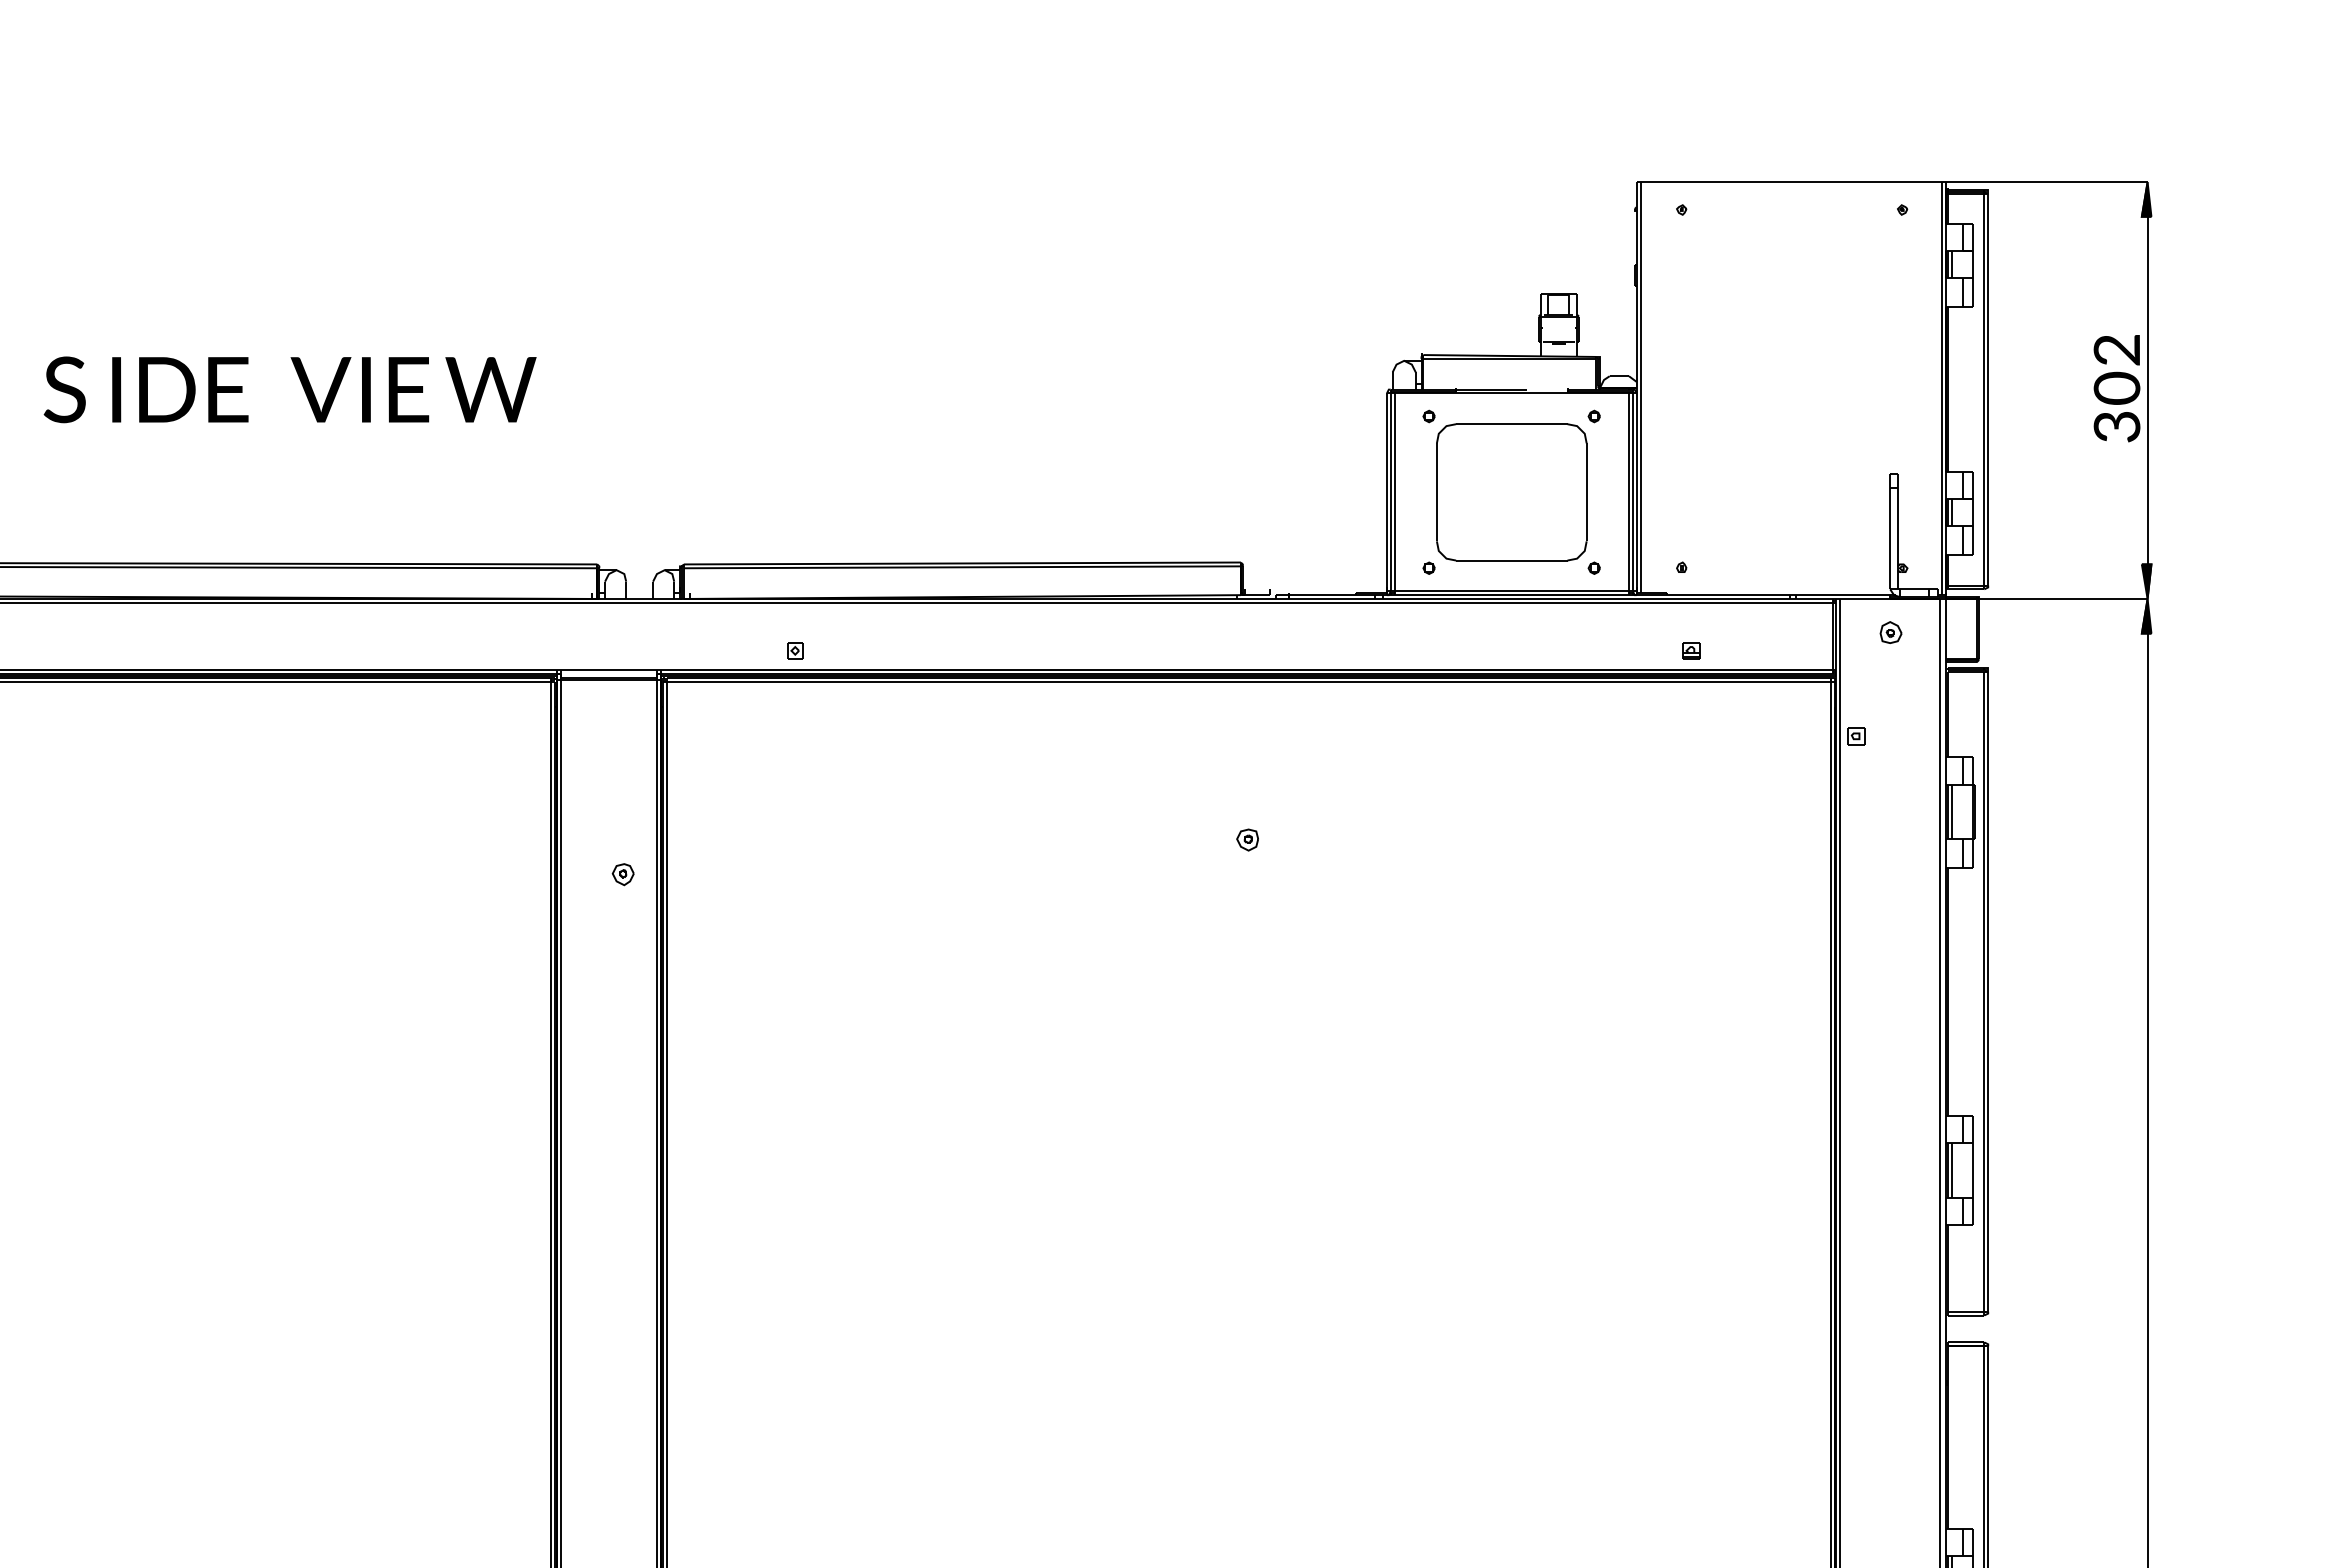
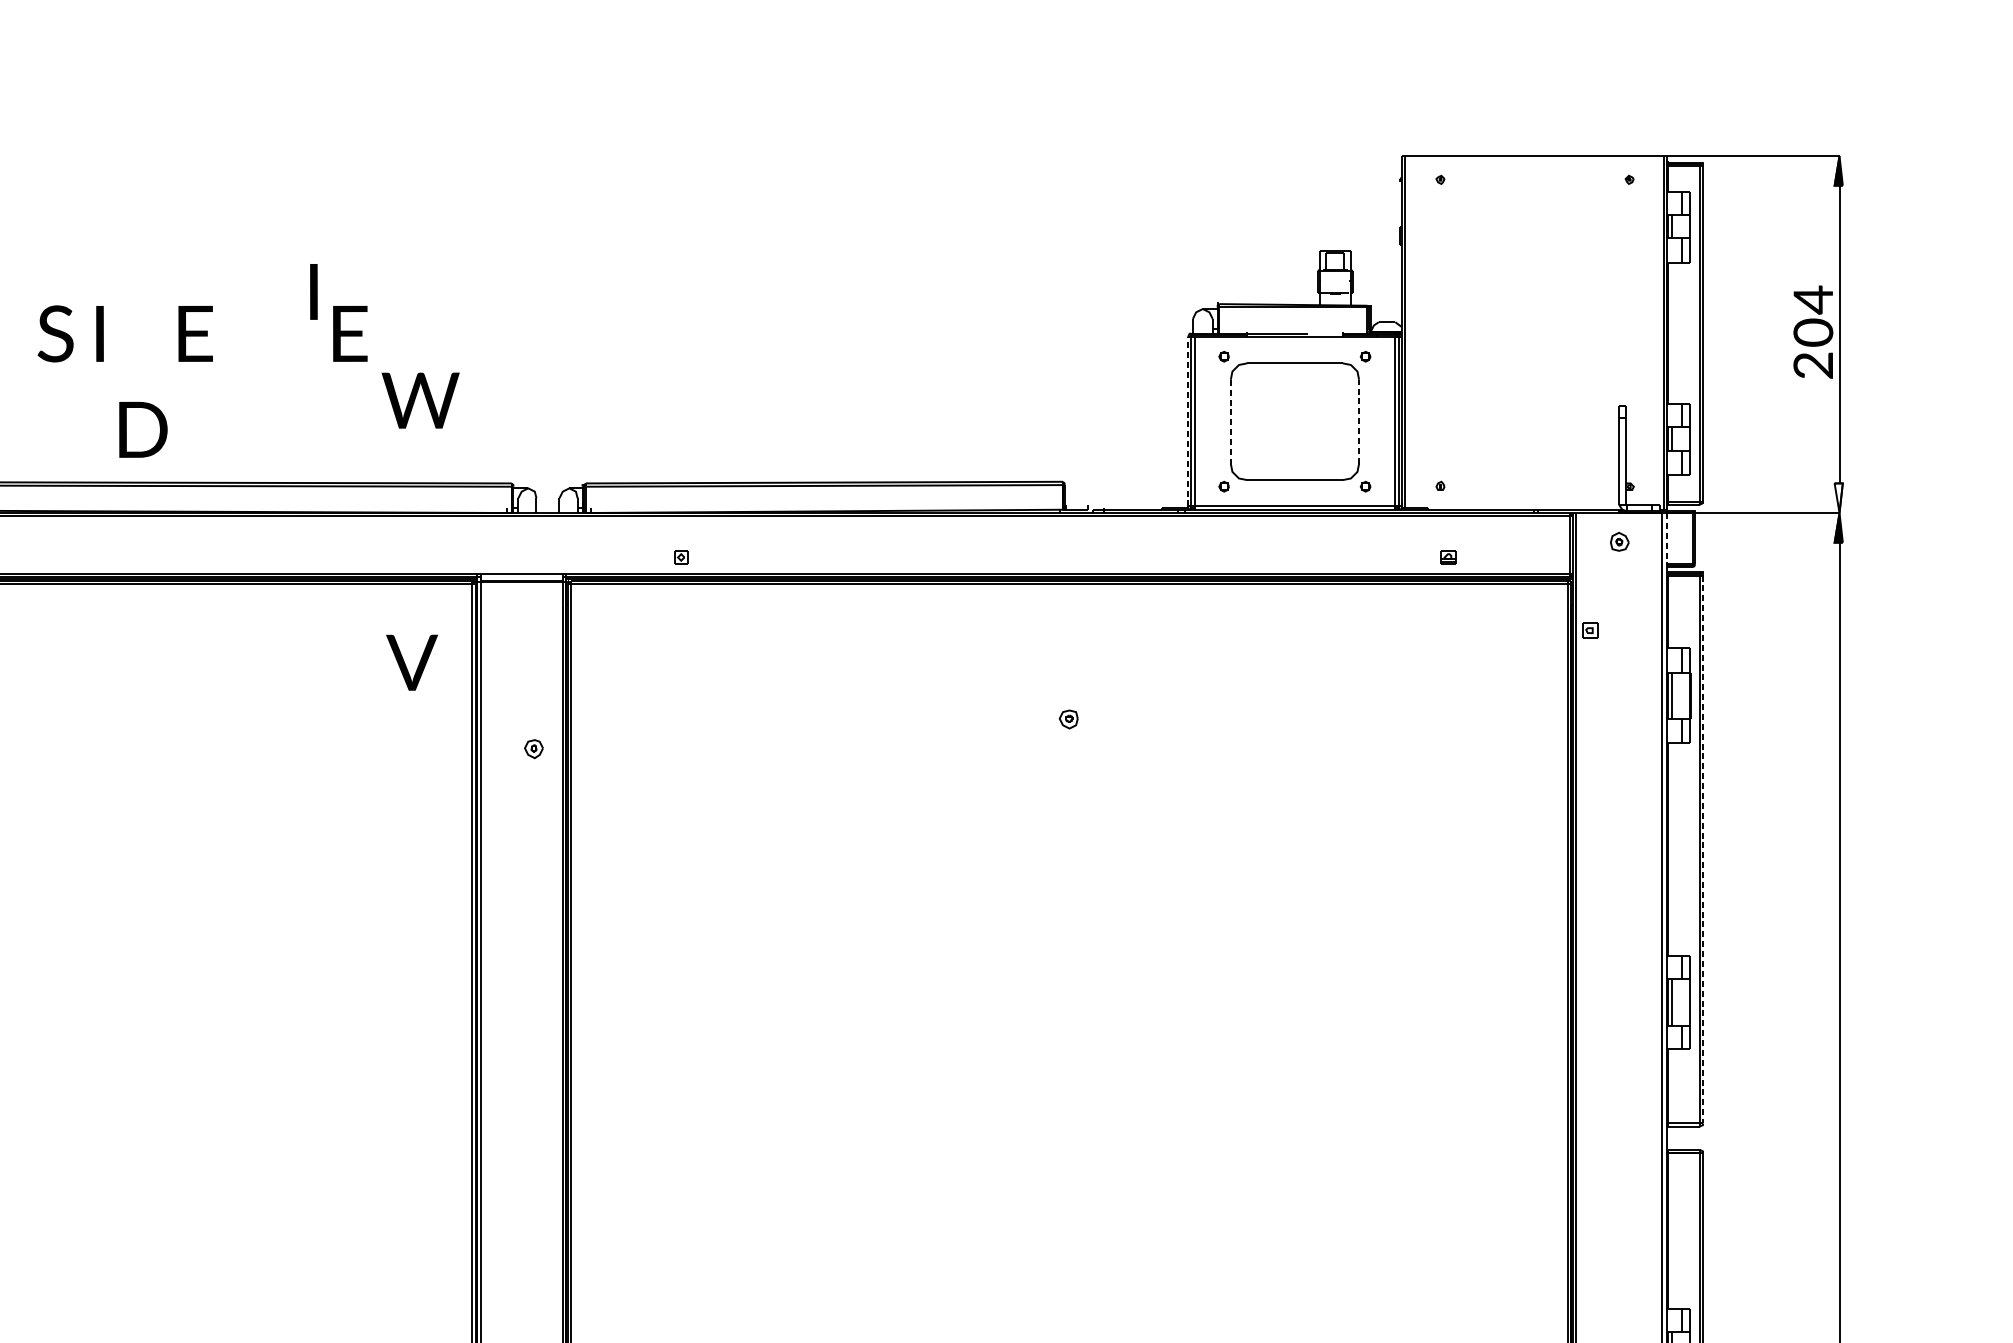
text: (2116, 350) -> (1812, 300), 2 -> 4
text: (167, 389) -> (143, 429), moved
text: (320, 389) -> (411, 662), moved
text: (366, 389) -> (314, 291), moved
text: (490, 389) -> (420, 400), moved
text: (2117, 426) -> (1813, 365), 3 -> 2
line: (1386, 492) -> (1187, 421), solid -> dashed
line: (1436, 492) -> (1230, 421), solid -> dashed
line: (1586, 492) -> (1358, 421), solid -> dashed
fill: (2146, 581) -> (1838, 498), removed
line: (1945, 628) -> (1666, 538), solid -> dashed
line: (1988, 991) -> (1703, 849), solid -> dashed

